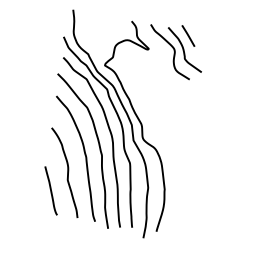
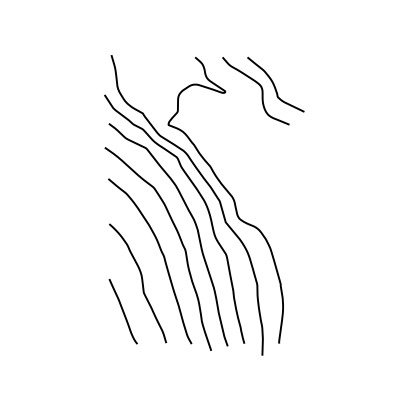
line: (188, 36) -> (277, 64), removed

